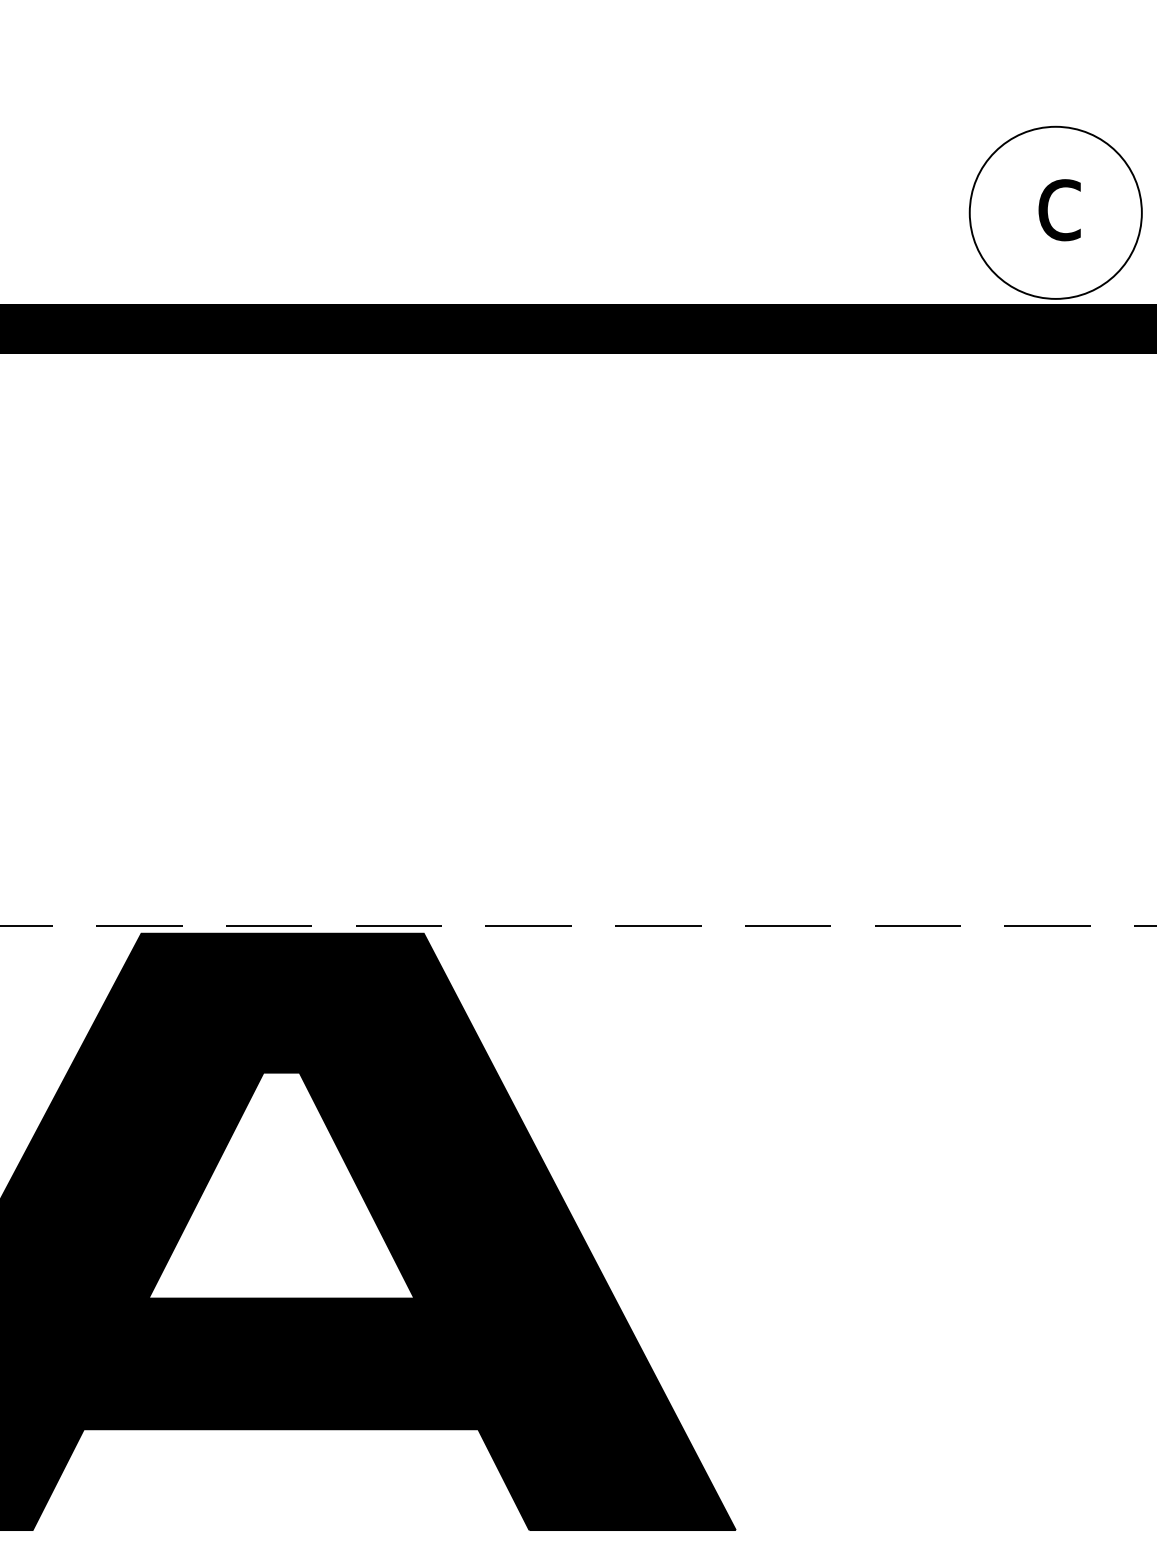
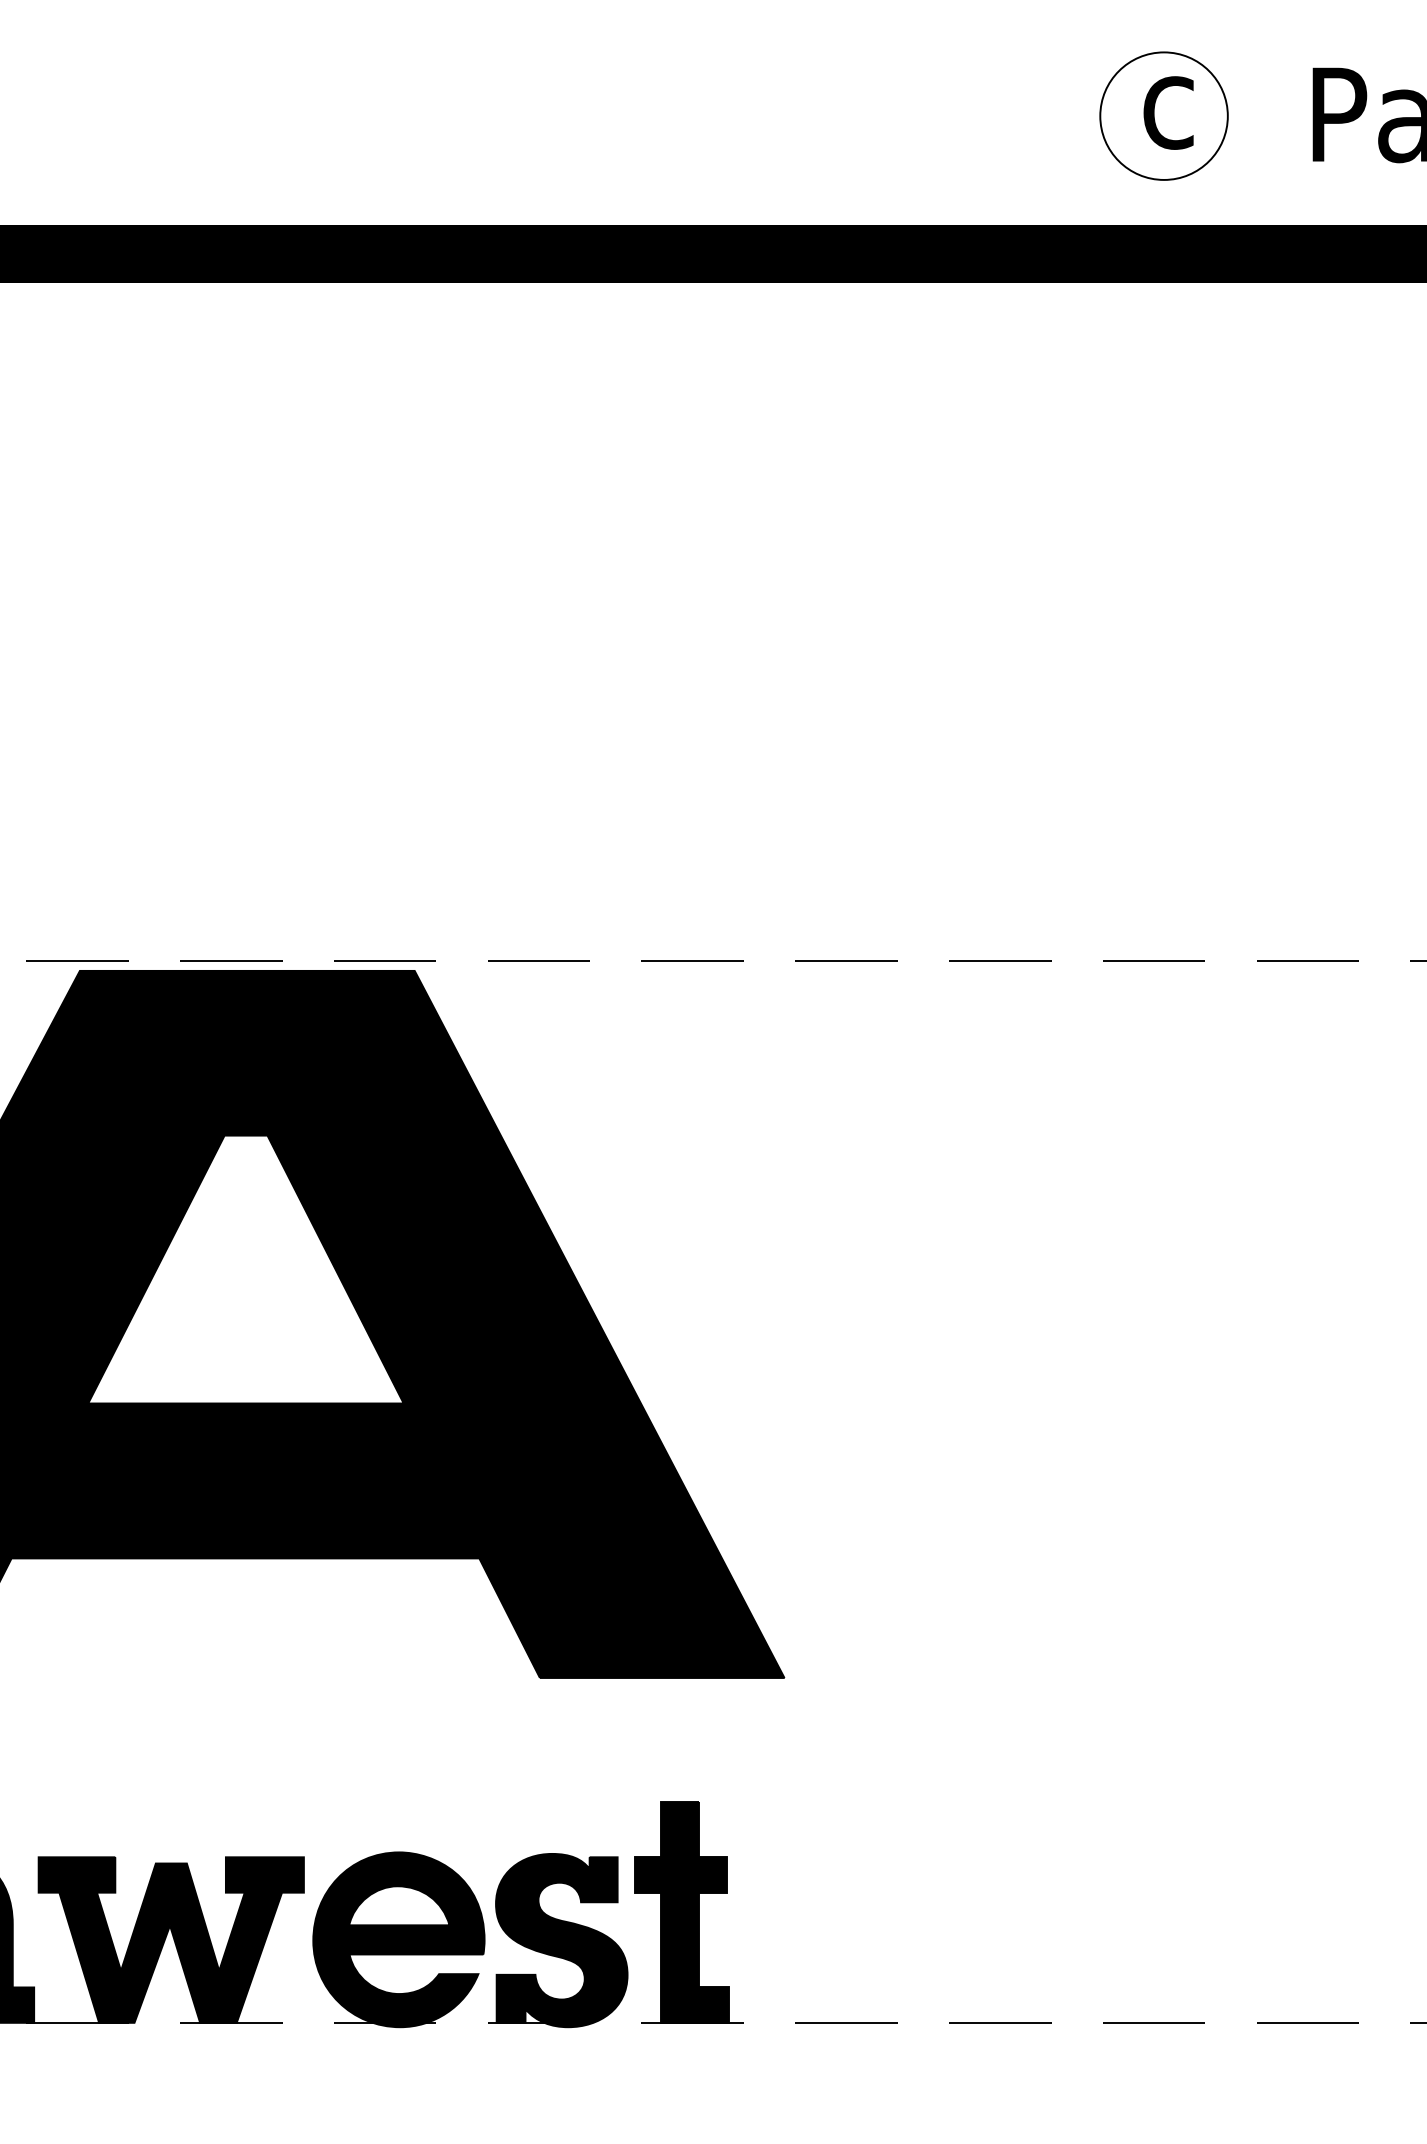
circle: (1055, 212) -> (1163, 115), size x0.62

